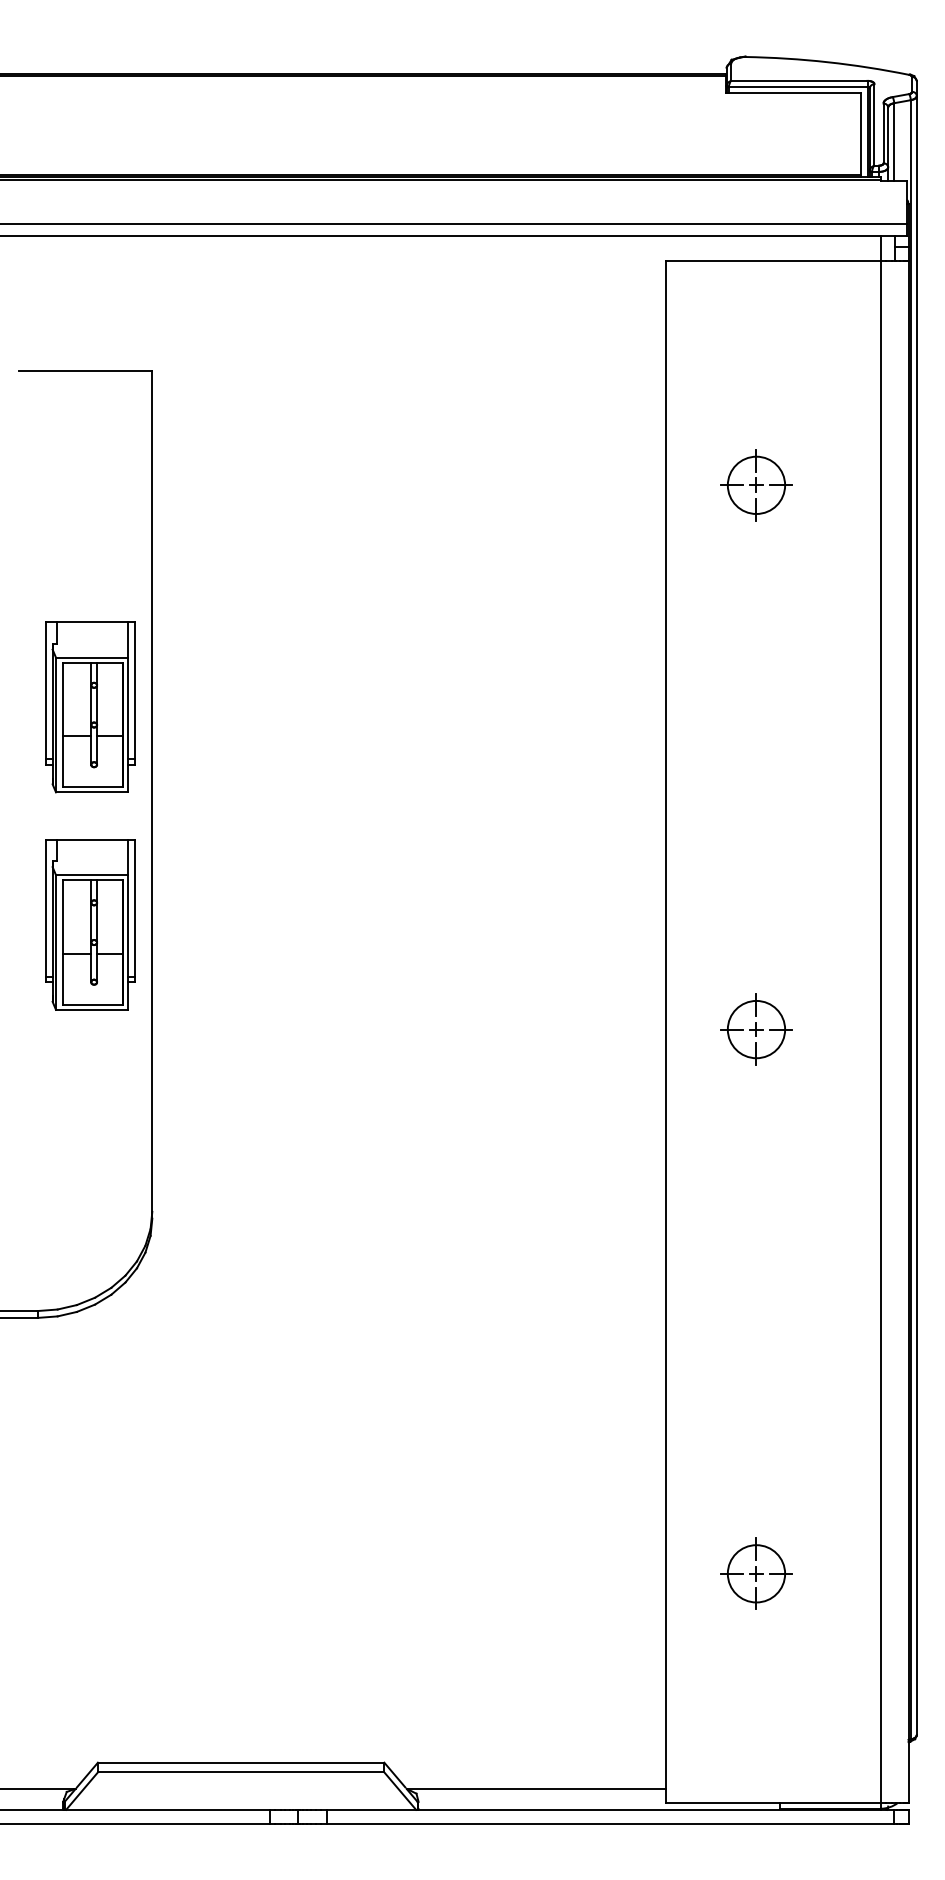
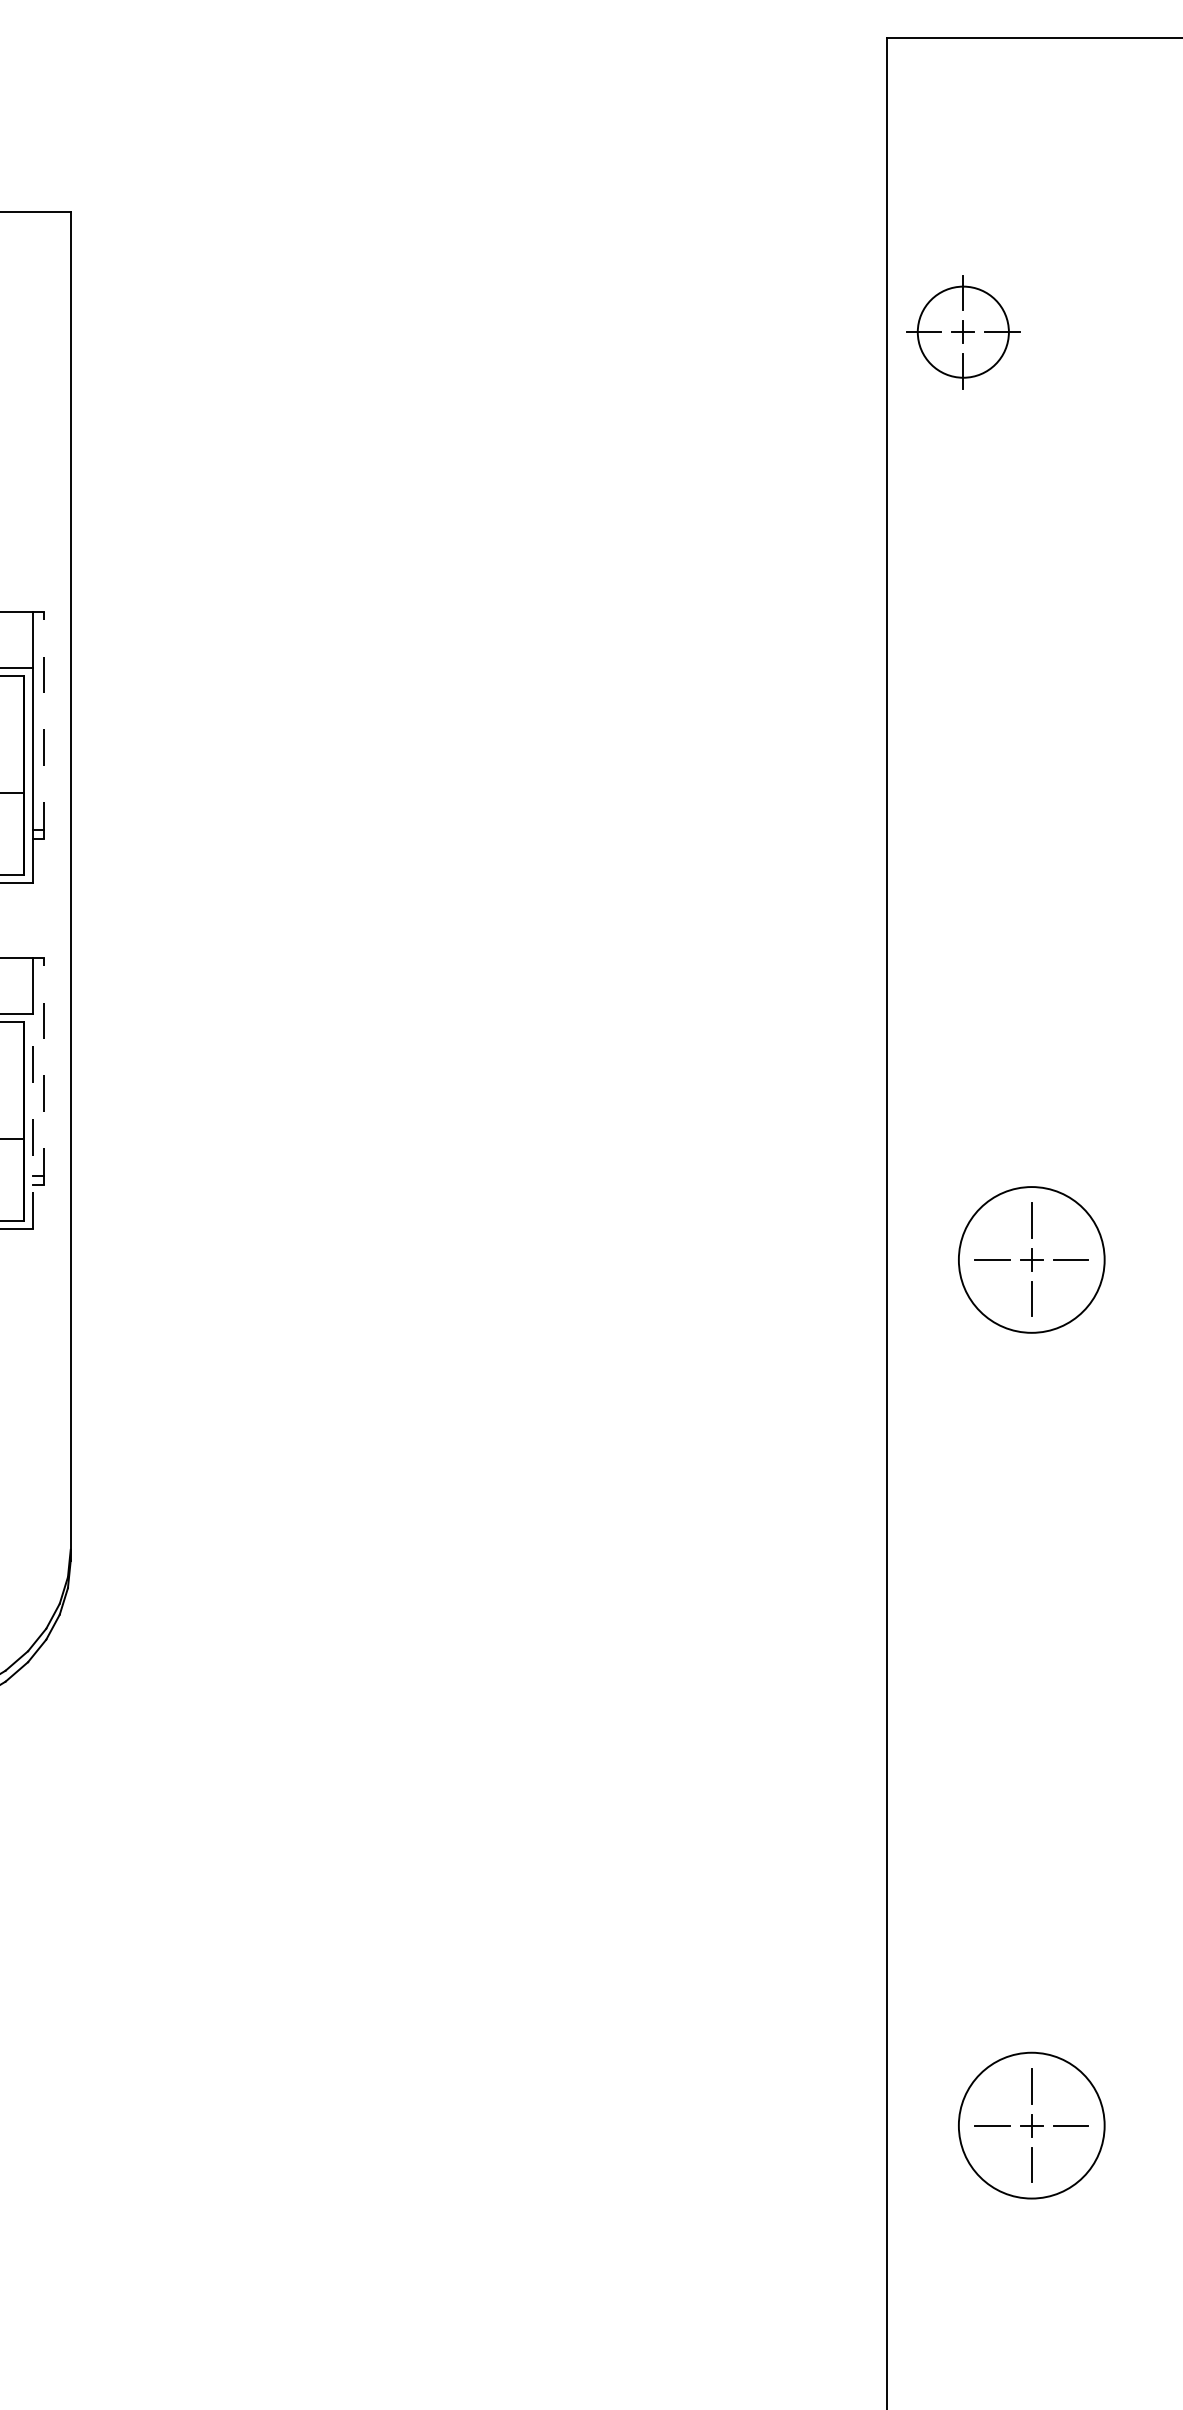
part: (756, 485) -> (963, 332), moved
line: (135, 693) -> (43, 725), solid -> dashed
line: (135, 910) -> (43, 1070), solid -> dashed
line: (128, 942) -> (32, 1121), solid -> dashed
circle: (756, 1029) -> (1031, 1259), size x1.6
circle: (756, 1573) -> (1031, 2125), size x1.6

